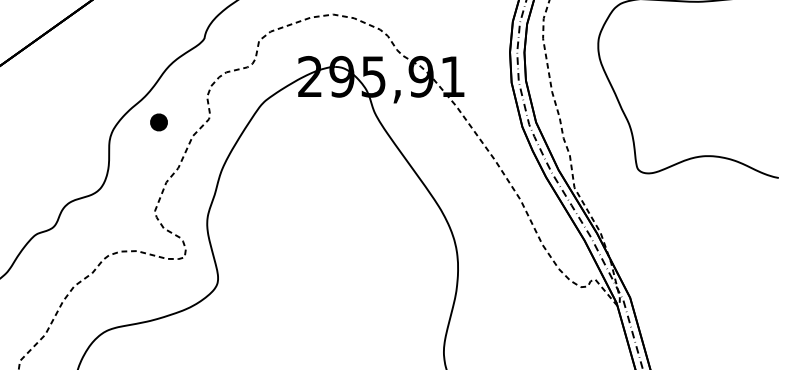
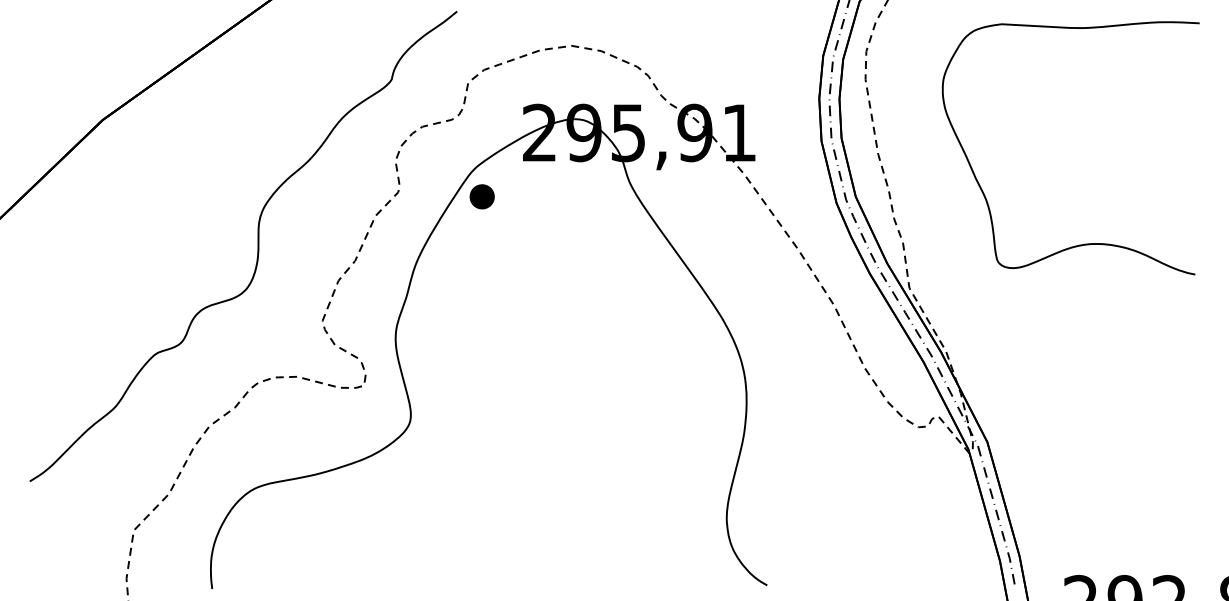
part: (158, 122) -> (481, 196), moved

